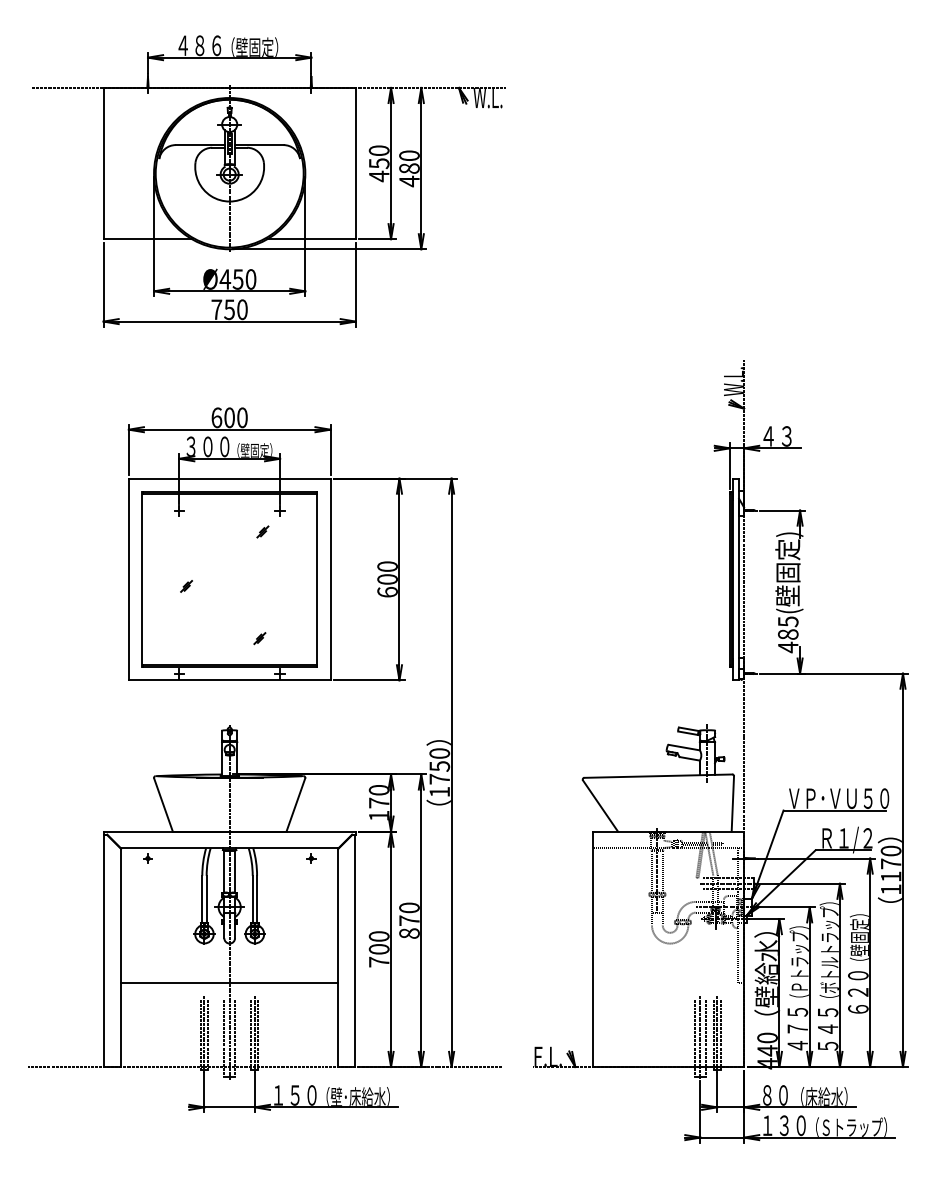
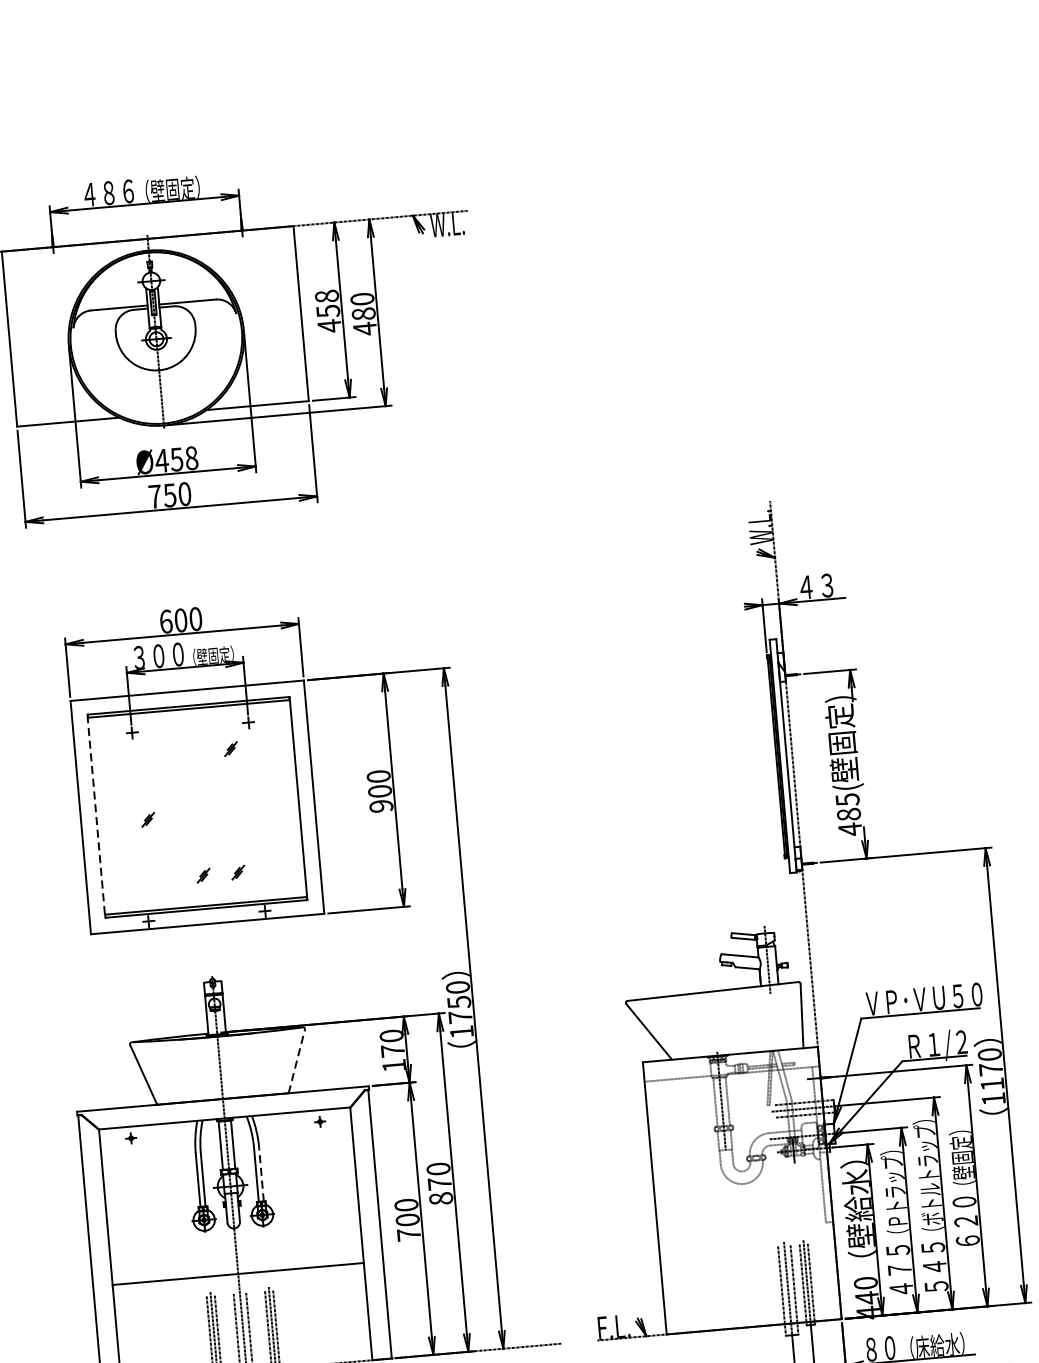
text: (379, 150) -> (327, 296), 450 -> 458
text: (250, 279) -> (191, 458), Ø450 -> Ø458
line: (142, 579) -> (96, 816), solid -> dashed
text: (387, 591) -> (381, 805), 600 -> 900
part: (229, 638) -> (203, 875), added
line: (296, 804) -> (297, 1060), solid -> dashed
line: (257, 898) -> (261, 1173), solid -> dashed

